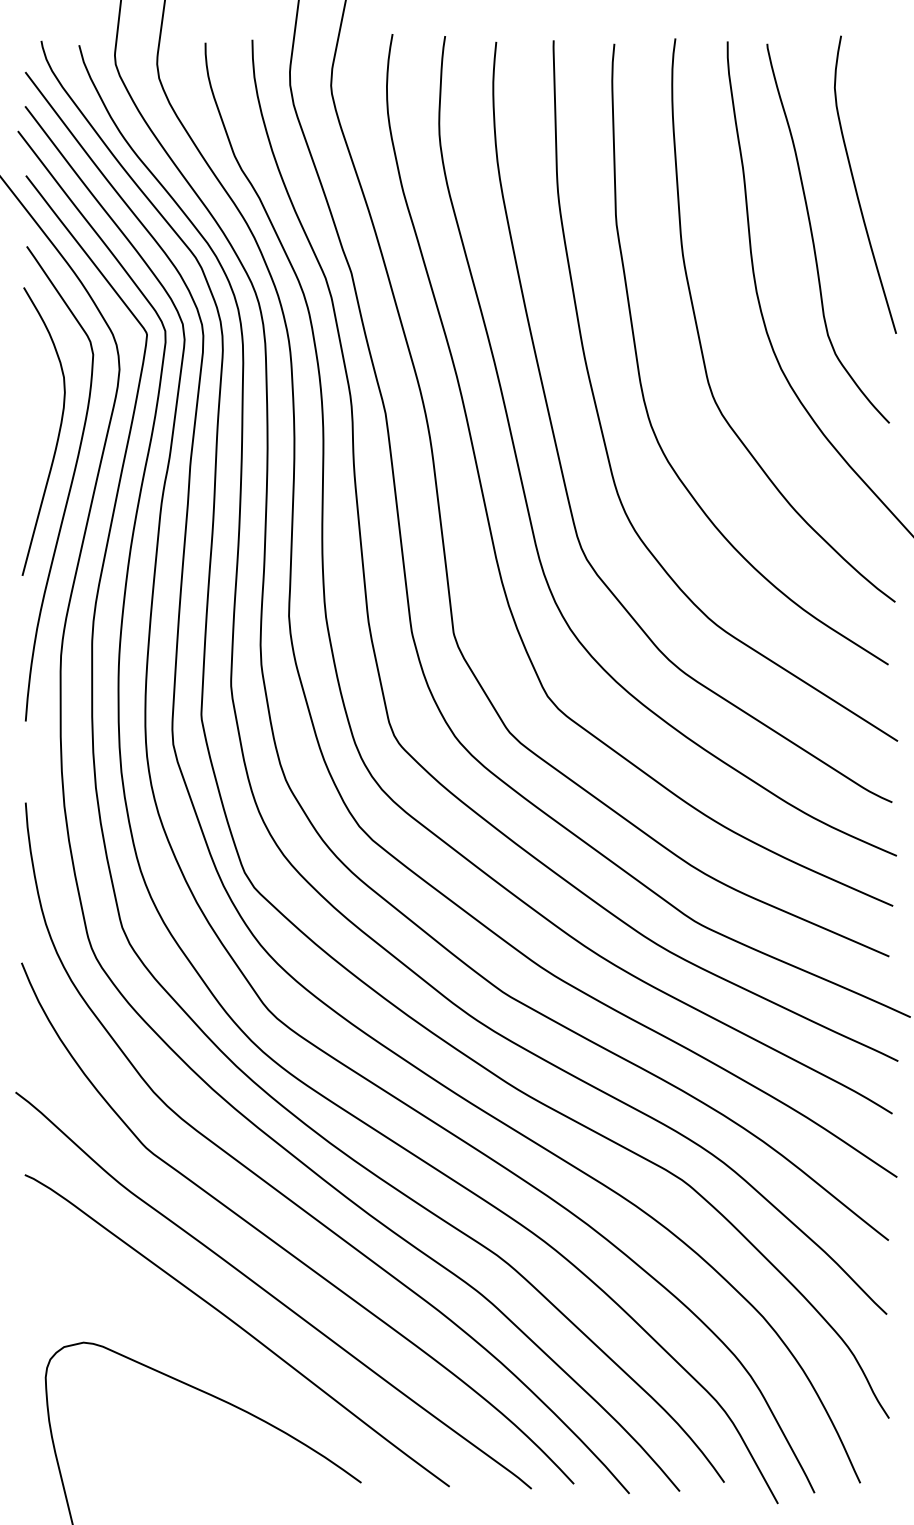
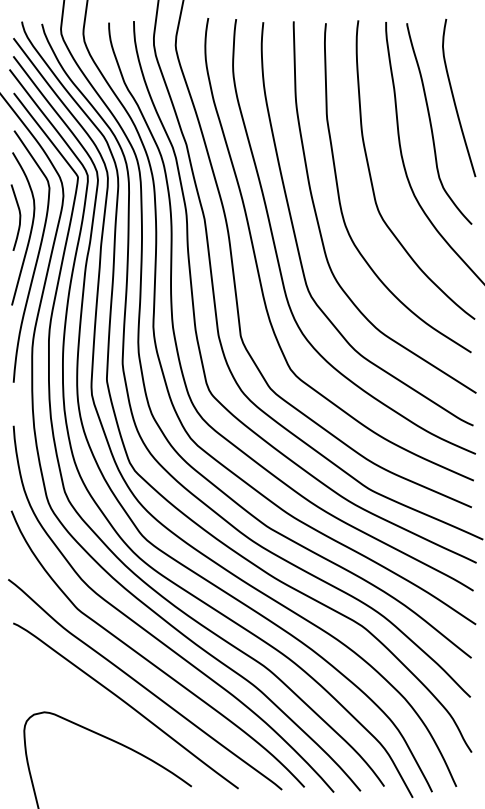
curve: (36, 410) -> (19, 217), added

